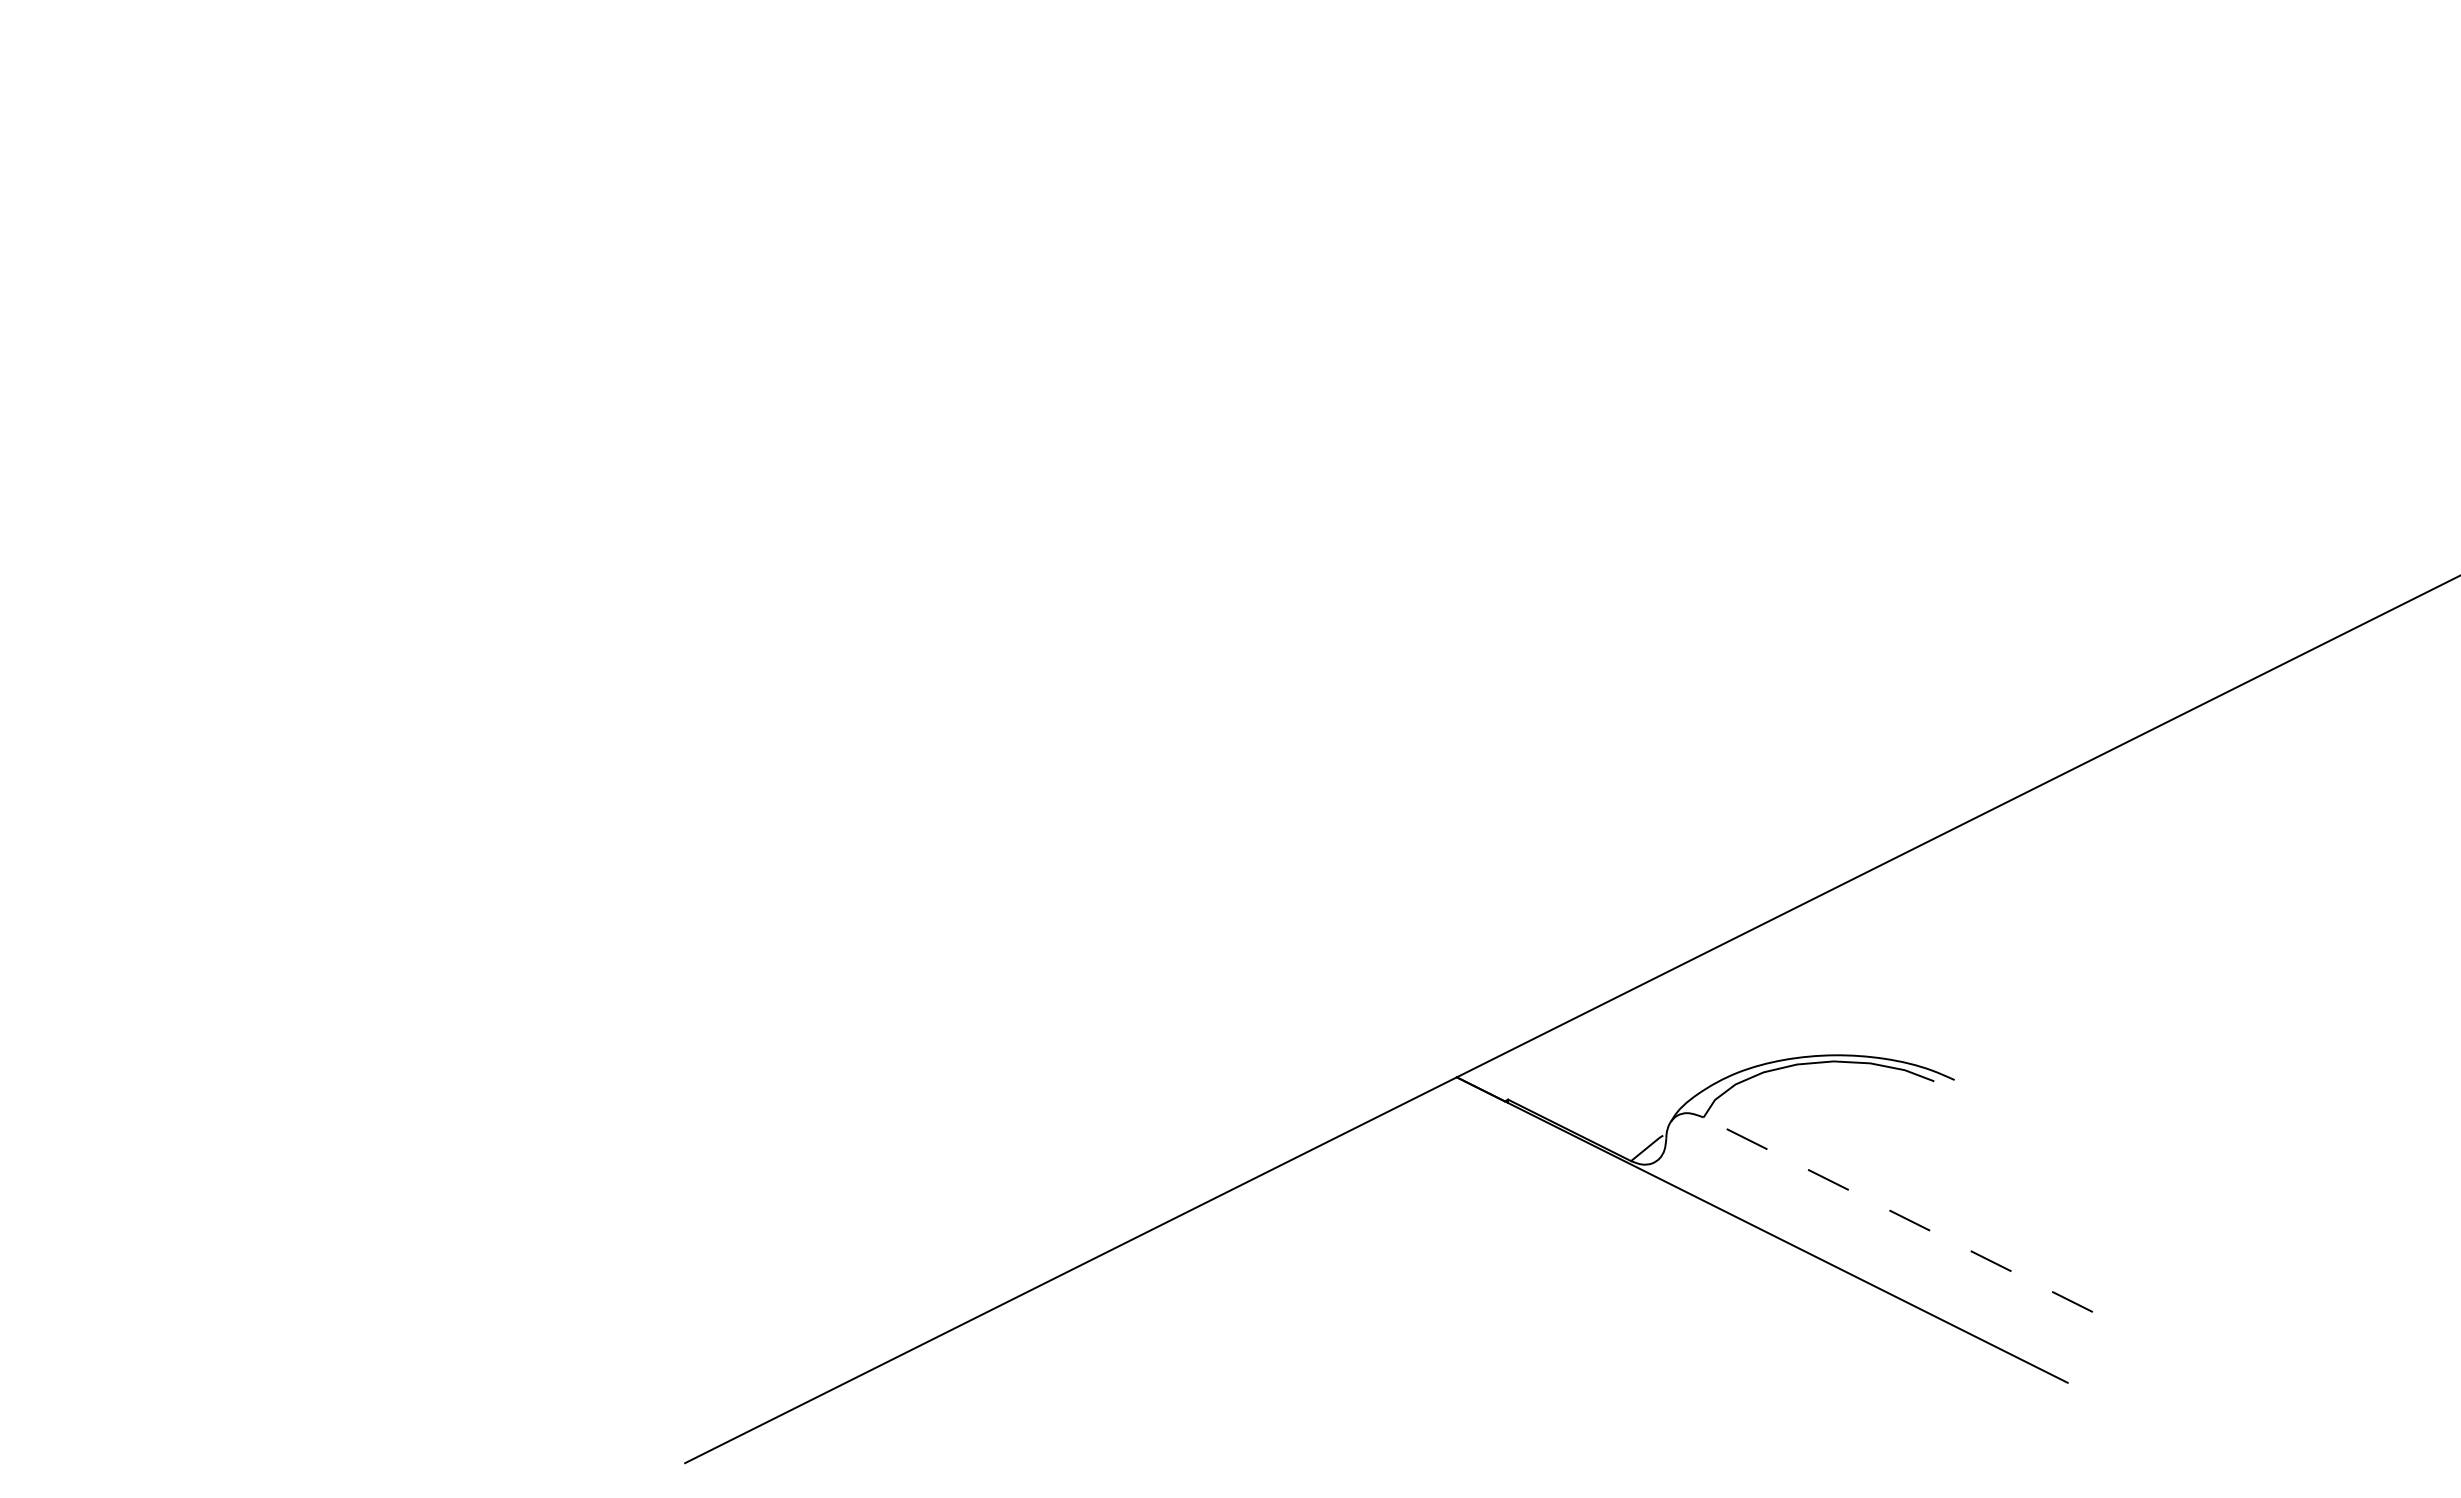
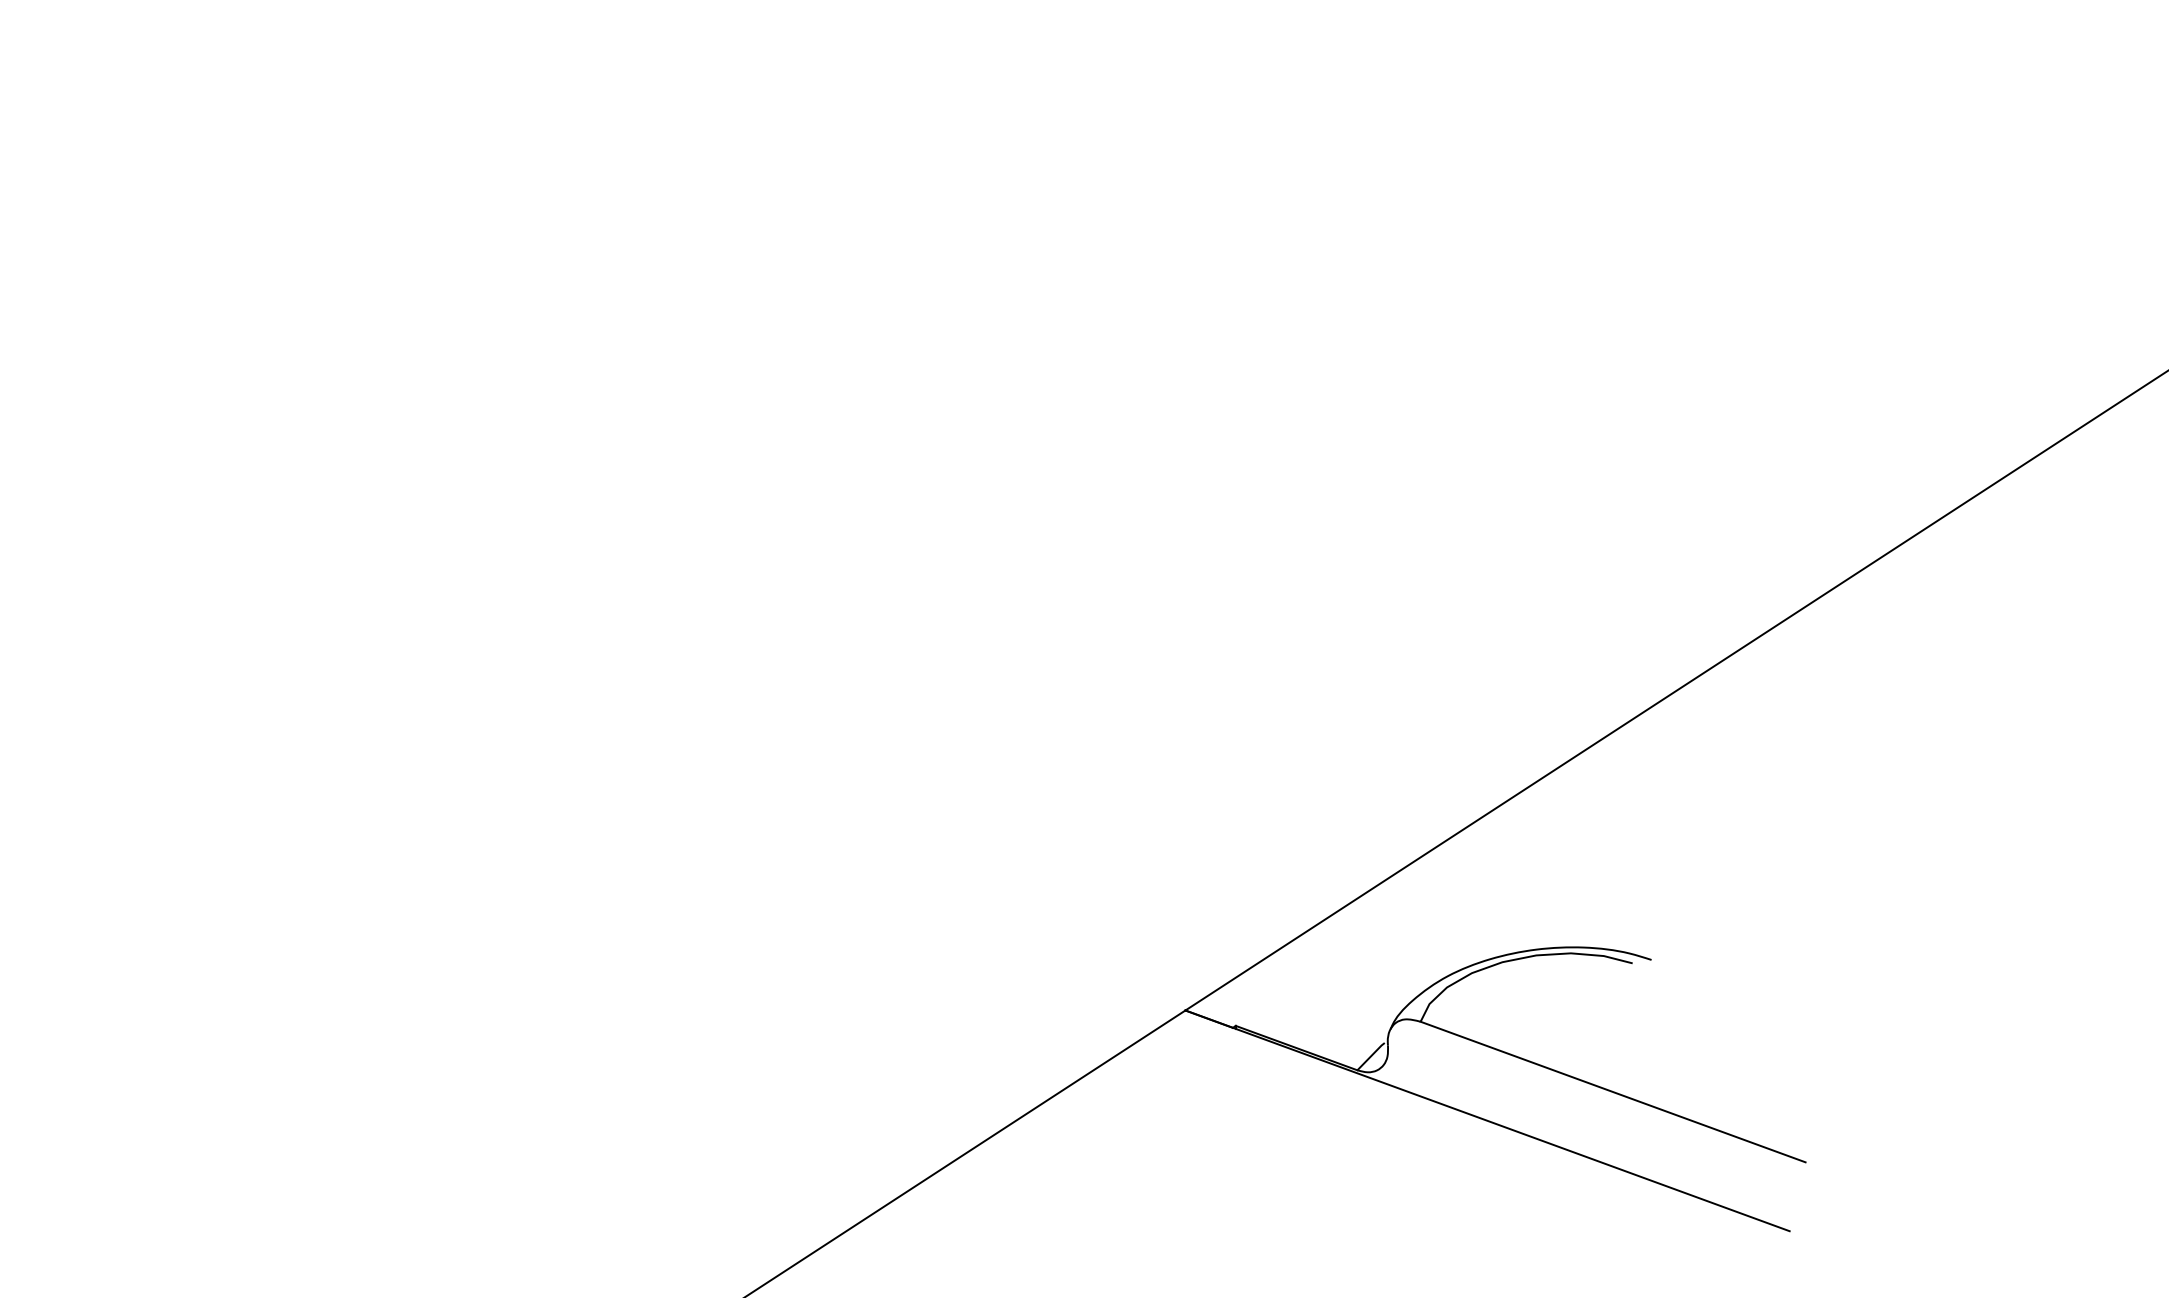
line: (1898, 1214) -> (1613, 1091), dashed -> solid

